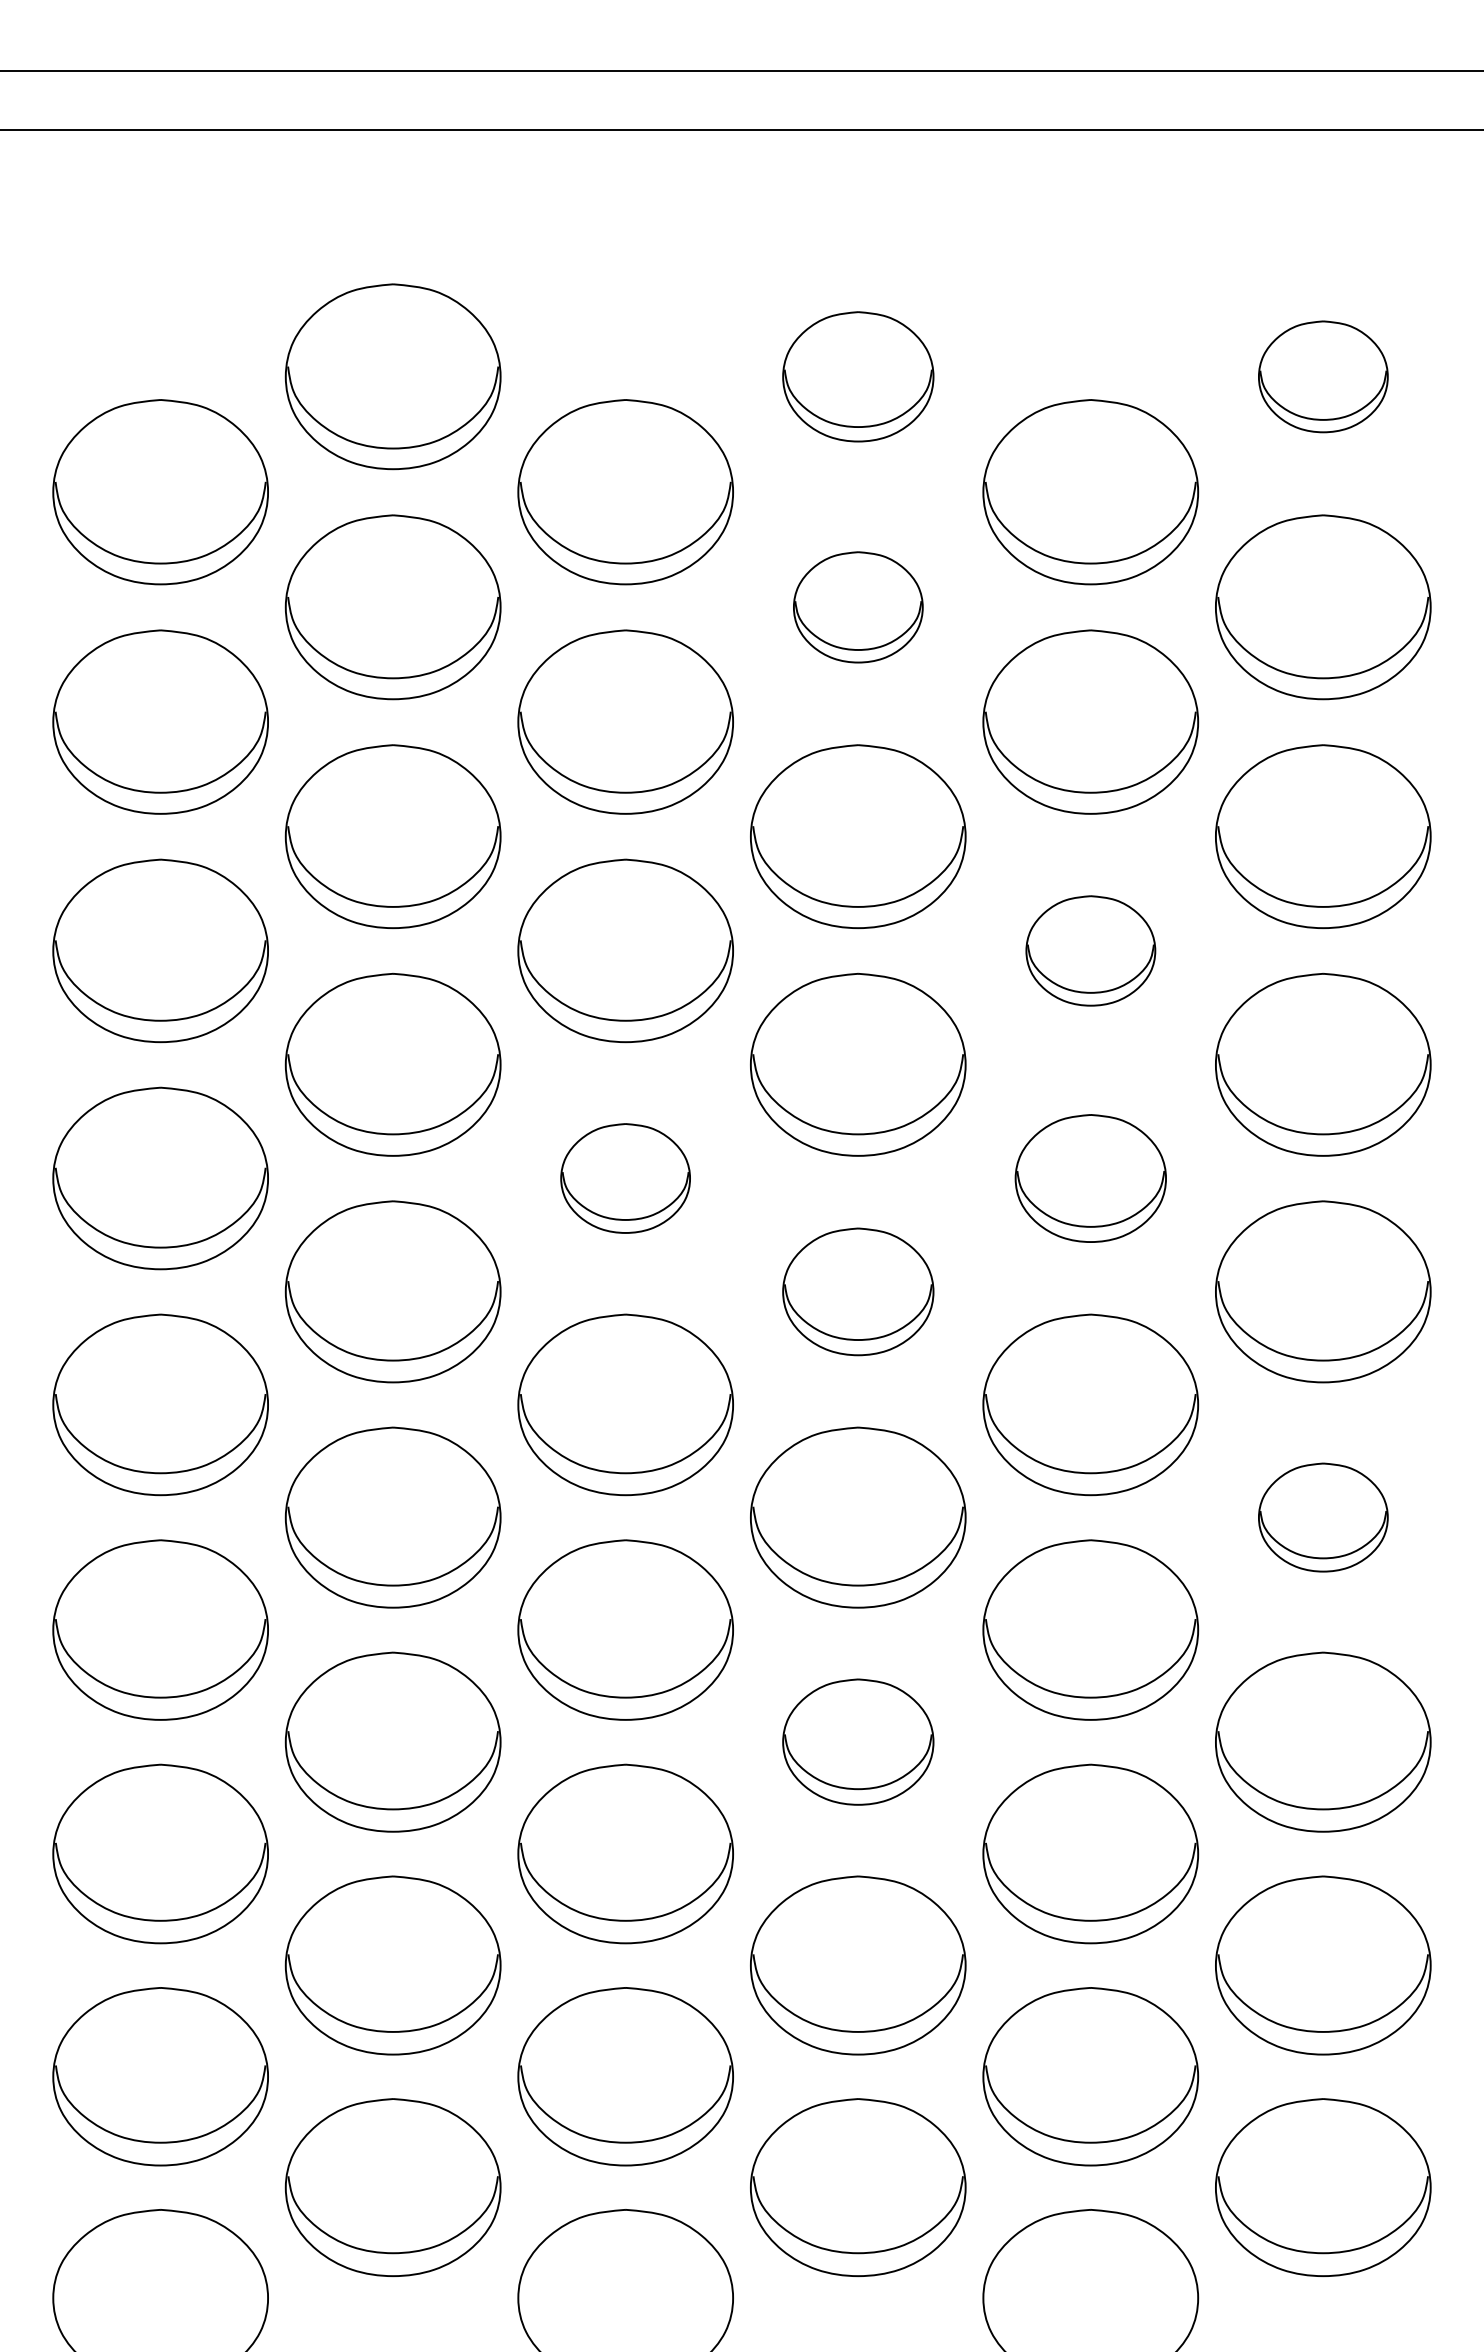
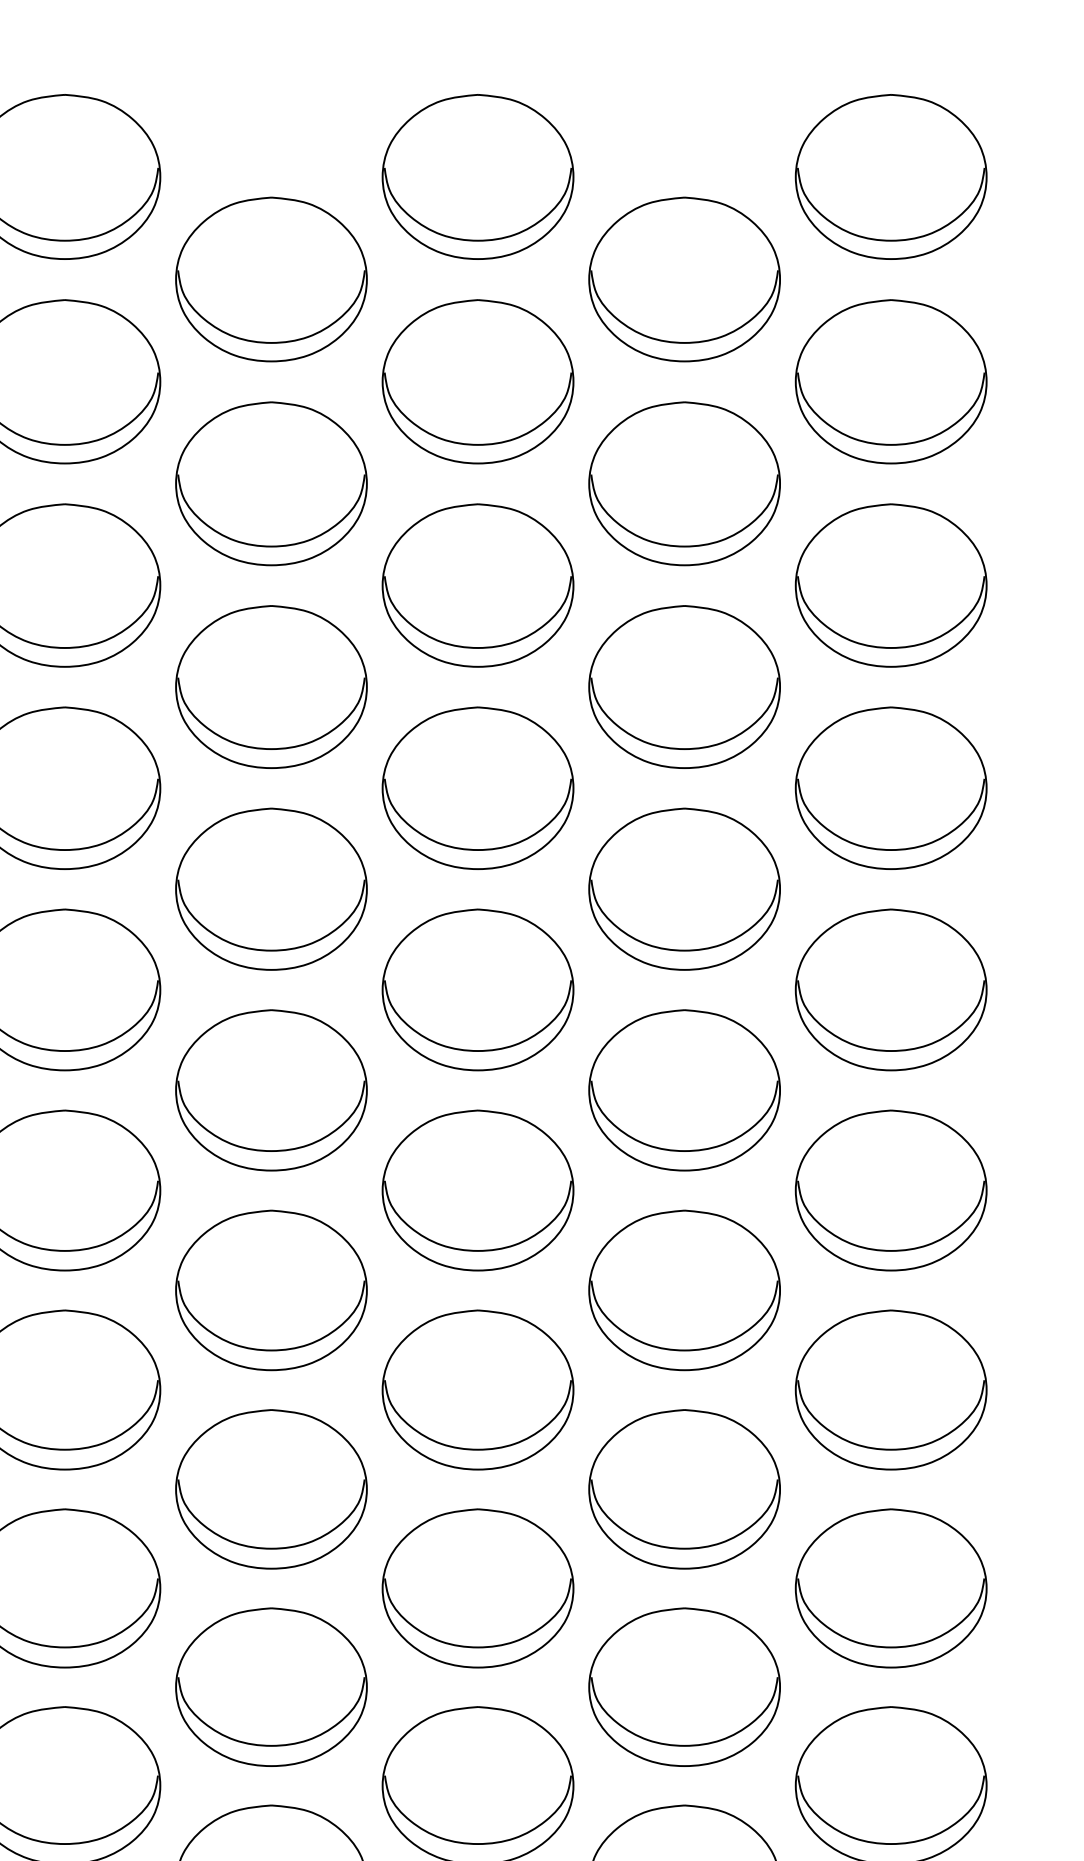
part: (858, 376) -> (478, 176), size x1.43
part: (1323, 376) -> (891, 176), size x1.67
part: (858, 607) -> (478, 381), size x1.67
part: (1090, 950) -> (684, 686), size x1.67
part: (625, 1178) -> (271, 889), size x1.67
part: (1090, 1178) -> (684, 889), size x1.43
part: (858, 1291) -> (478, 989), size x1.43
part: (1323, 1517) -> (891, 1190), size x1.67
part: (858, 1741) -> (478, 1389), size x1.43

